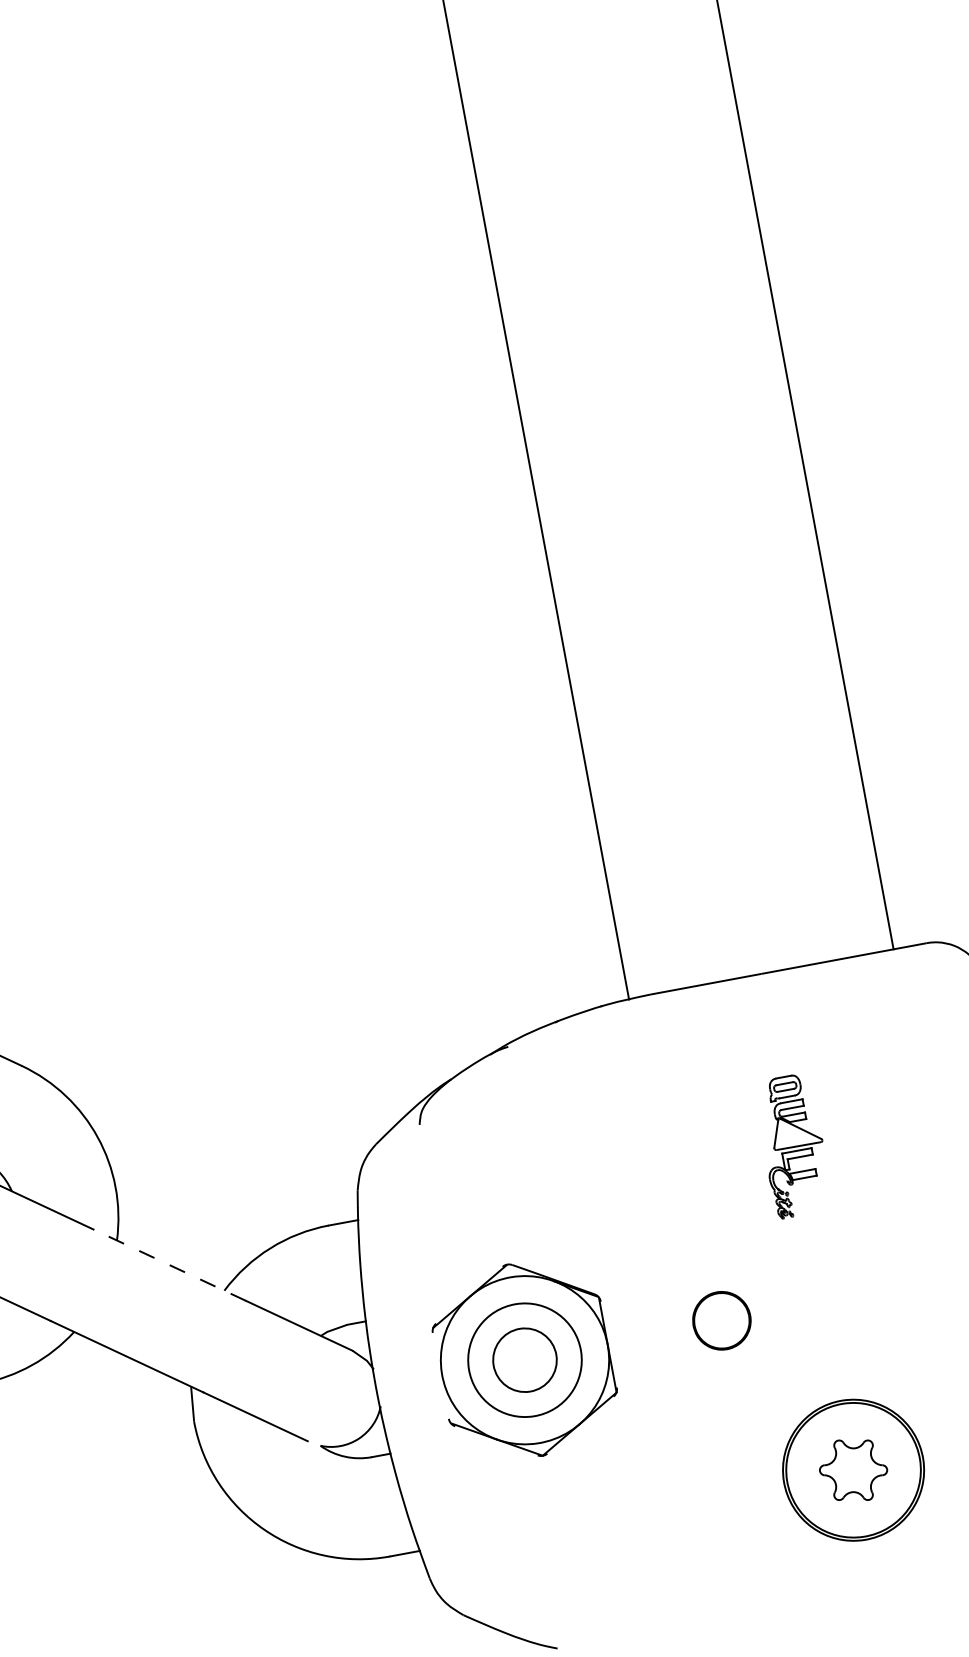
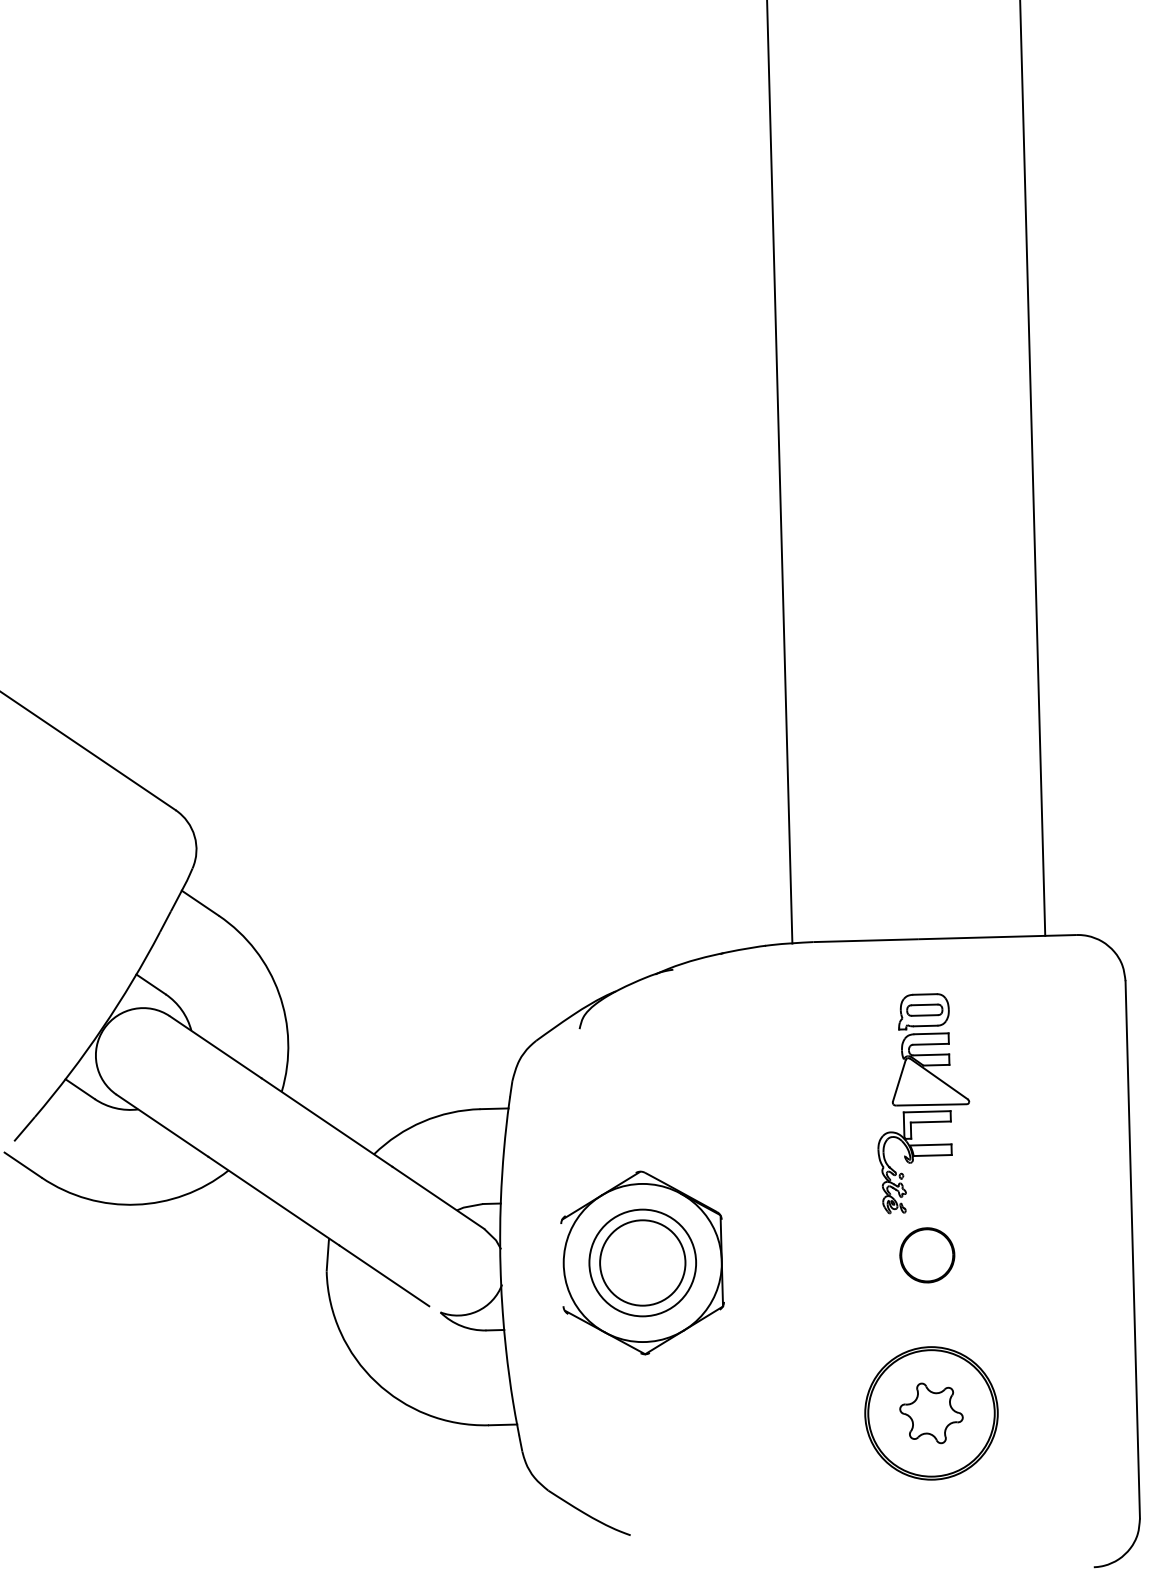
part: (793, 1145) -> (923, 1103), size x1.67
line: (169, 1265) -> (326, 1122), dashed -> solid
part: (722, 1320) -> (927, 1255), moved
circle: (524, 1359) -> (642, 1262), size x1.43

